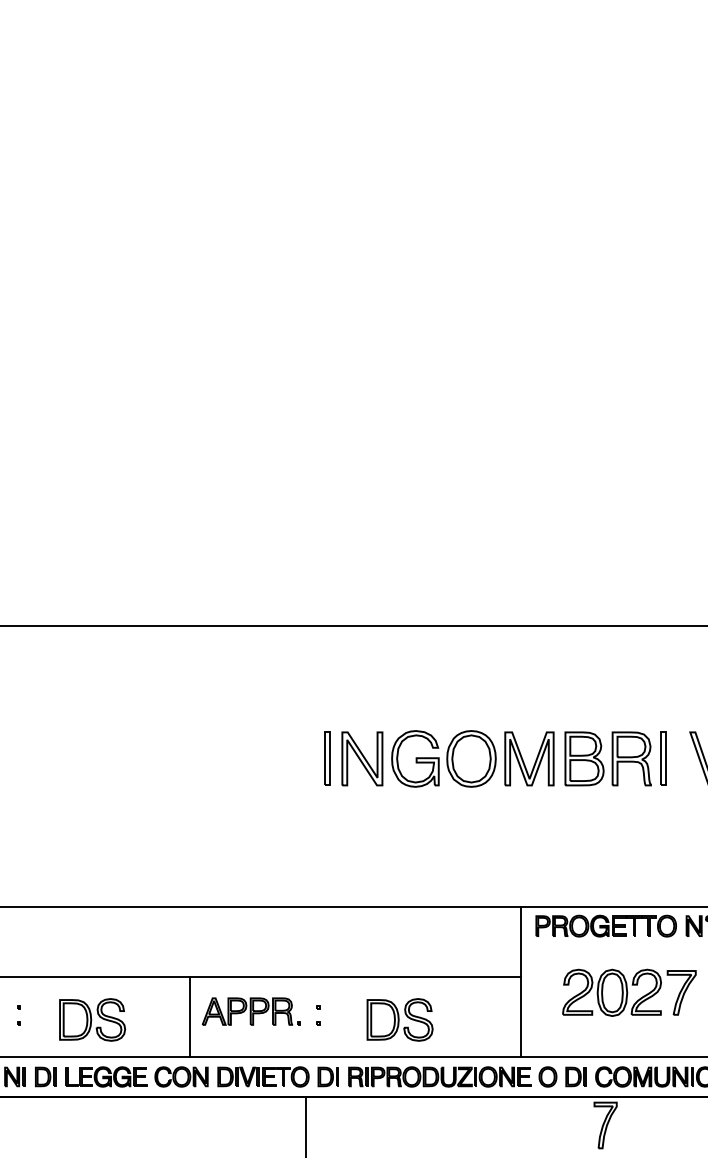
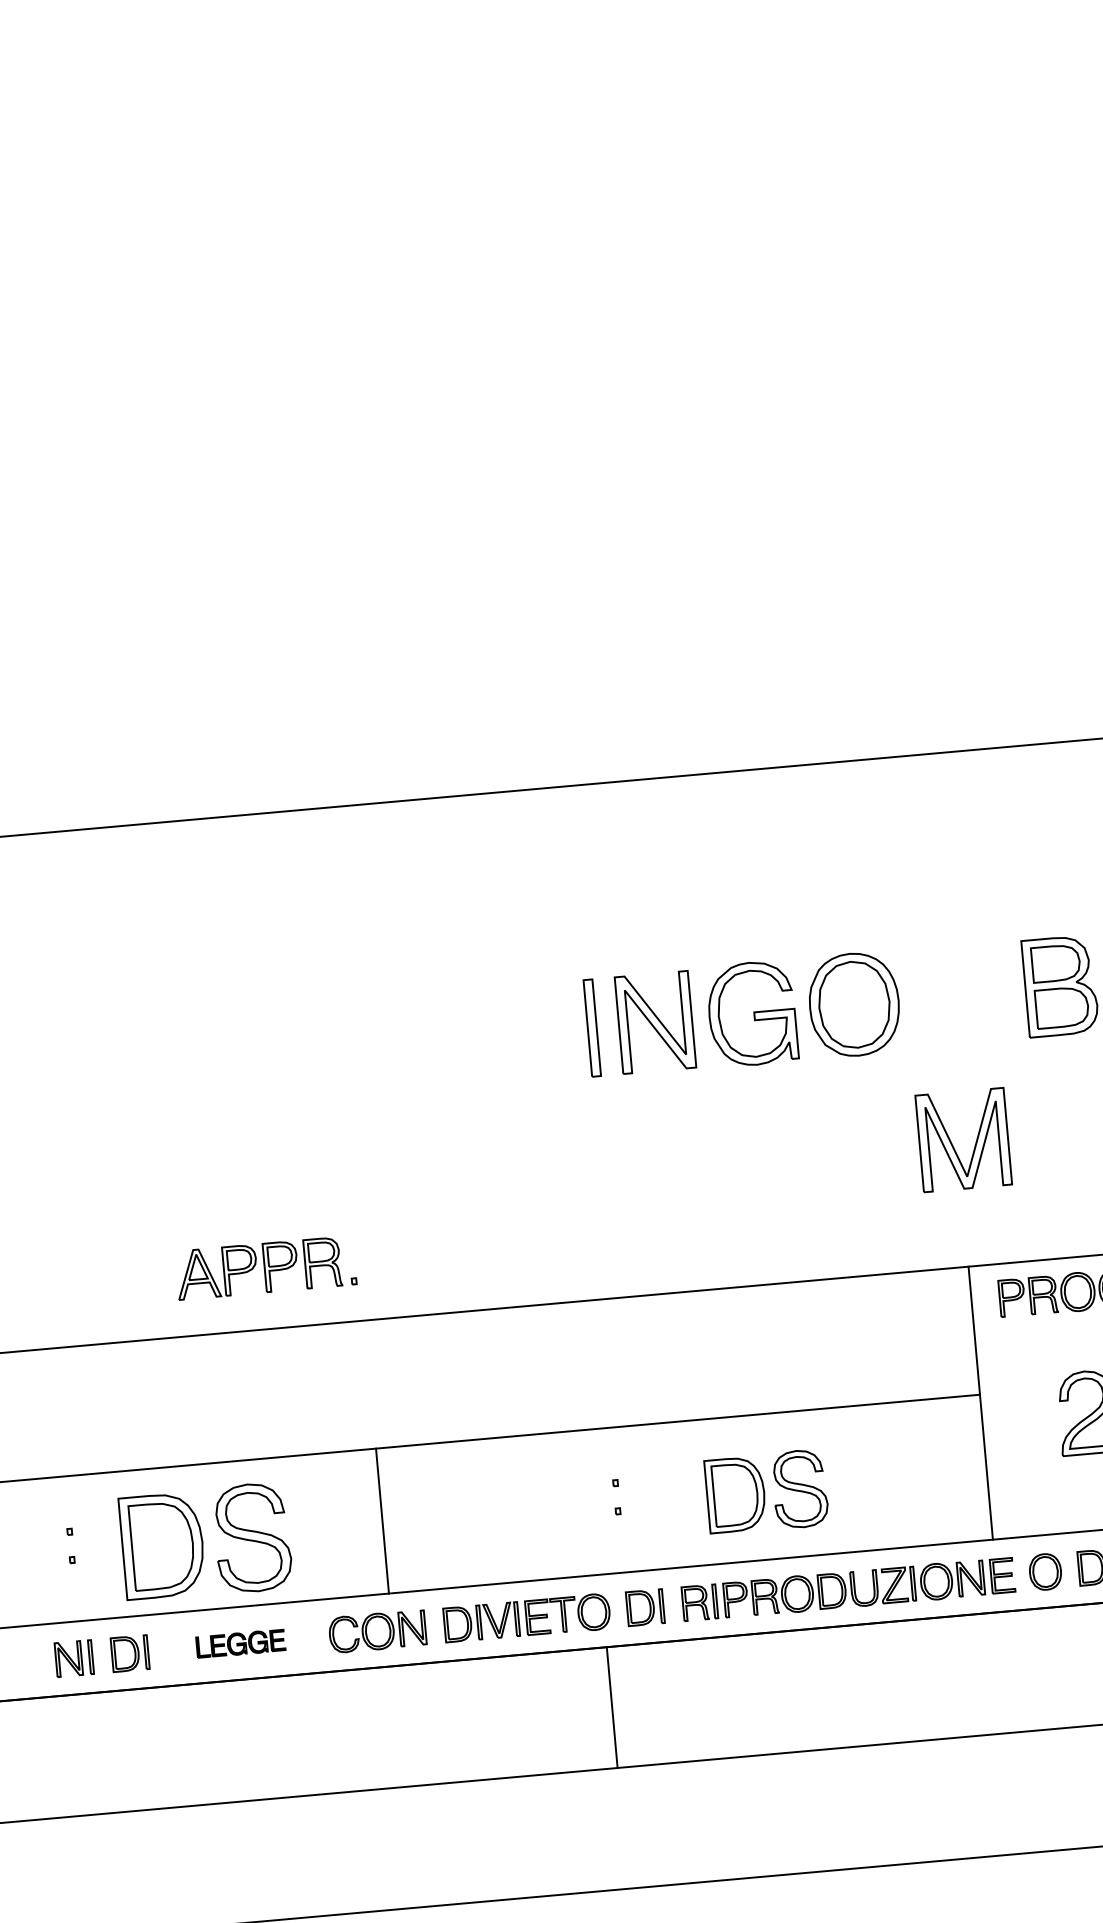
part: (523, 759) -> (952, 1142), moved
part: (251, 1011) -> (266, 1267), moved
part: (92, 1019) -> (205, 1541), size x1.4
part: (106, 1076) -> (240, 1642), size x0.6

